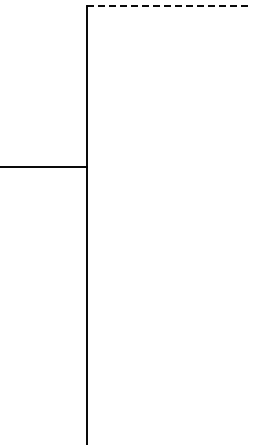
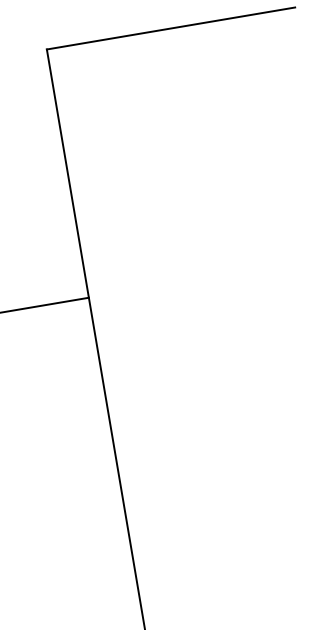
line: (166, 6) -> (169, 29), dashed -> solid

